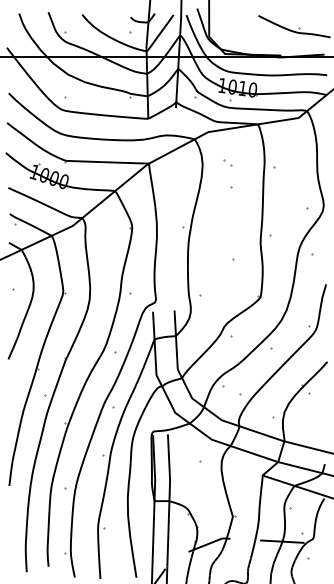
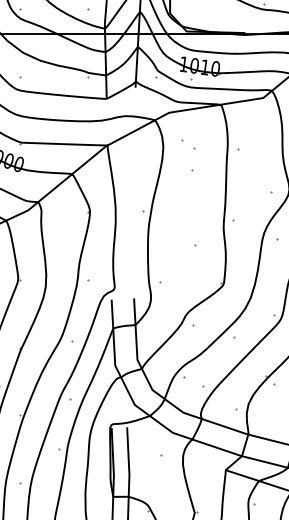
part: (227, 162) -> (189, 144), size x1.6

